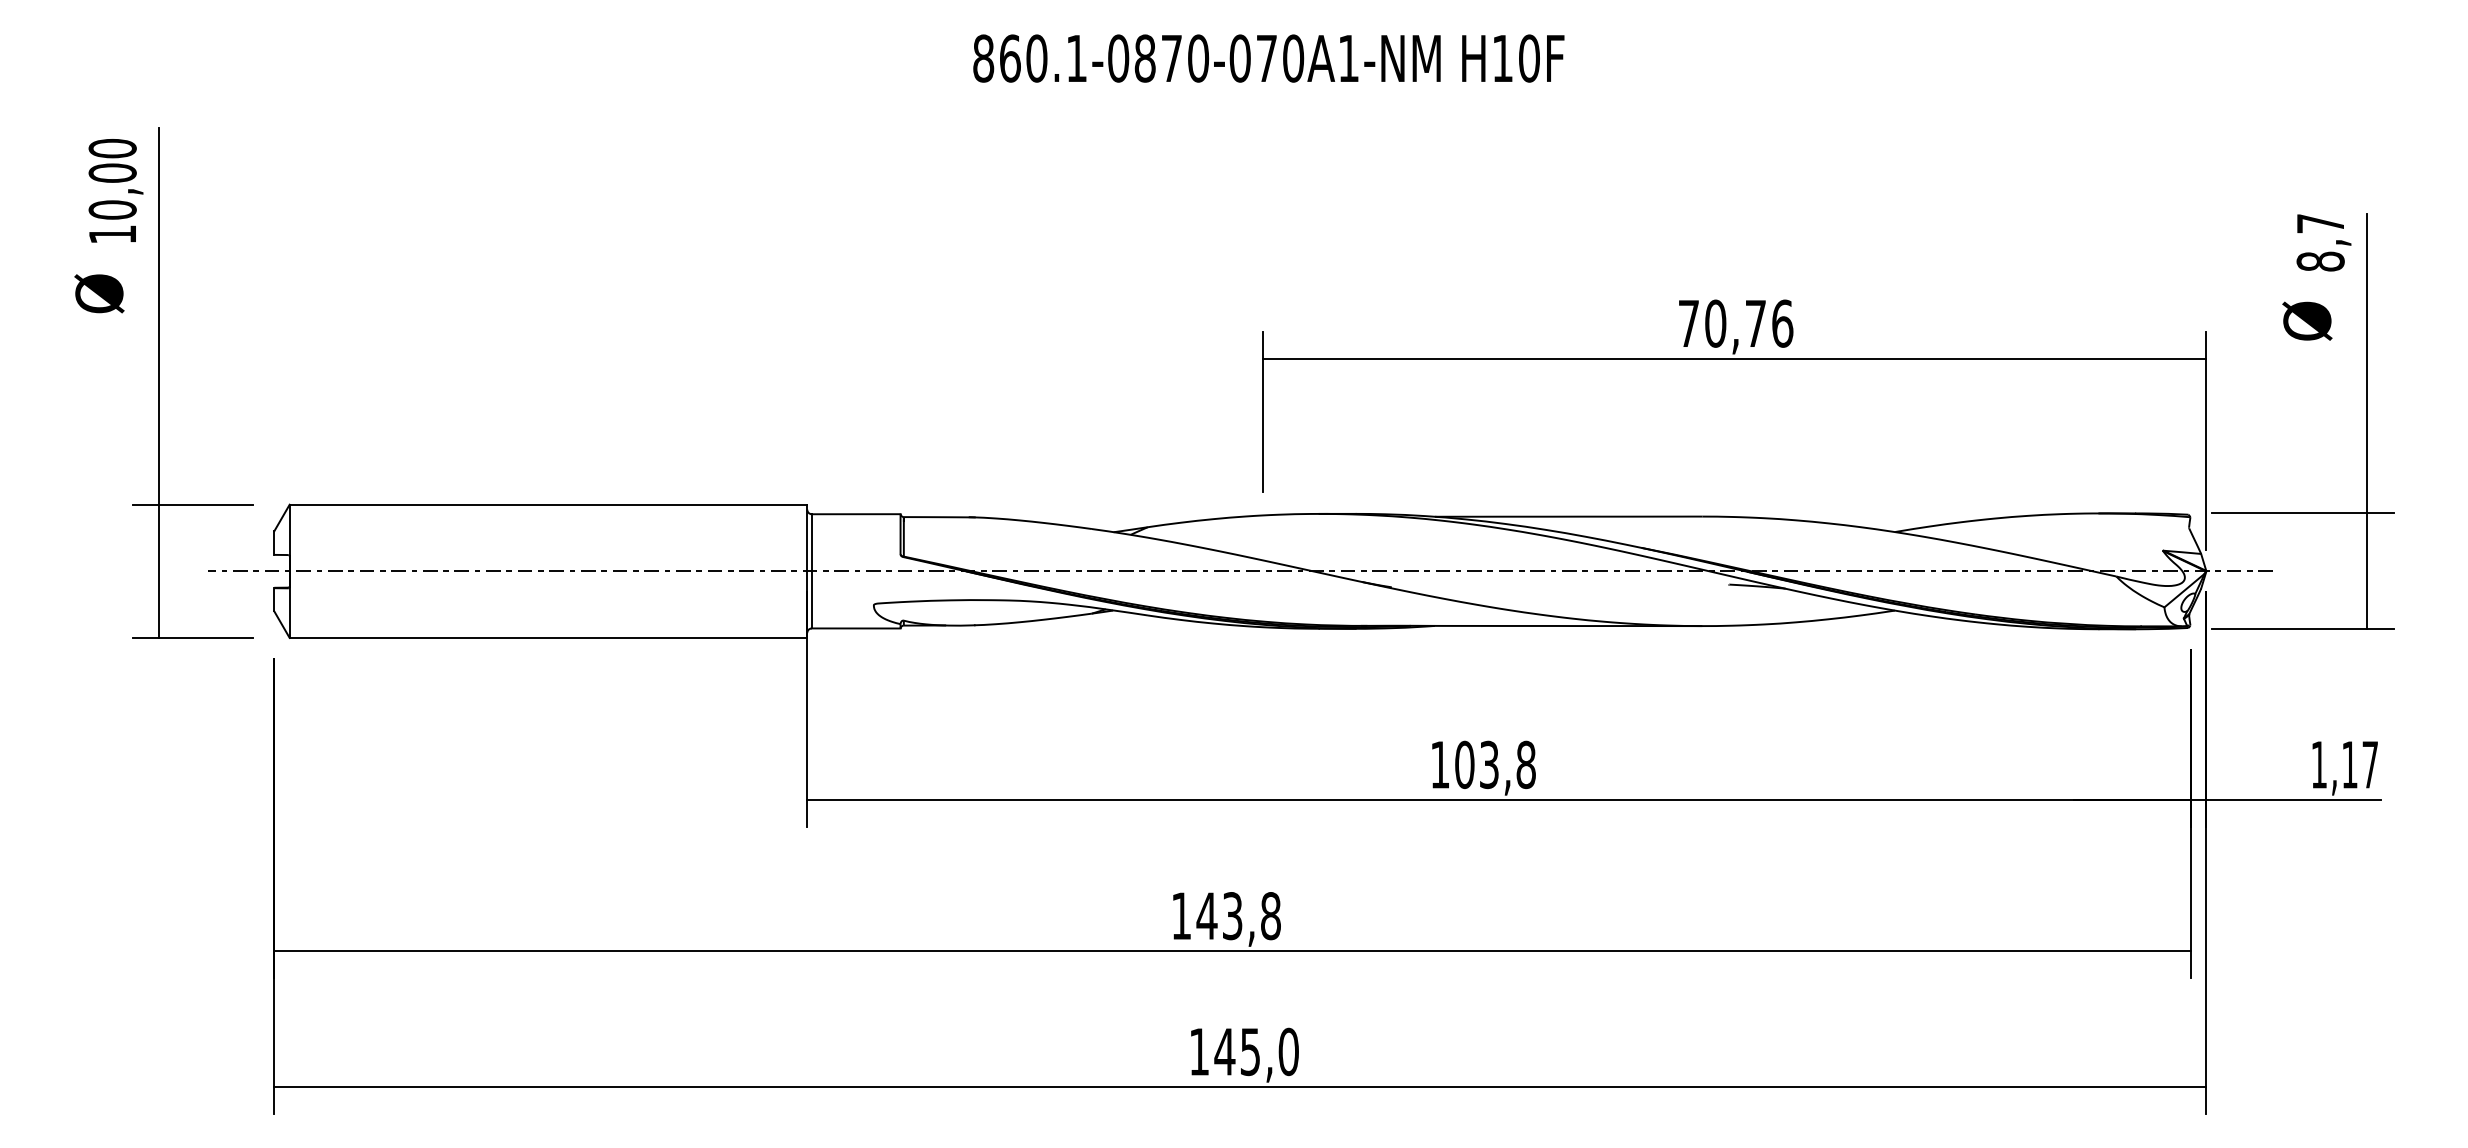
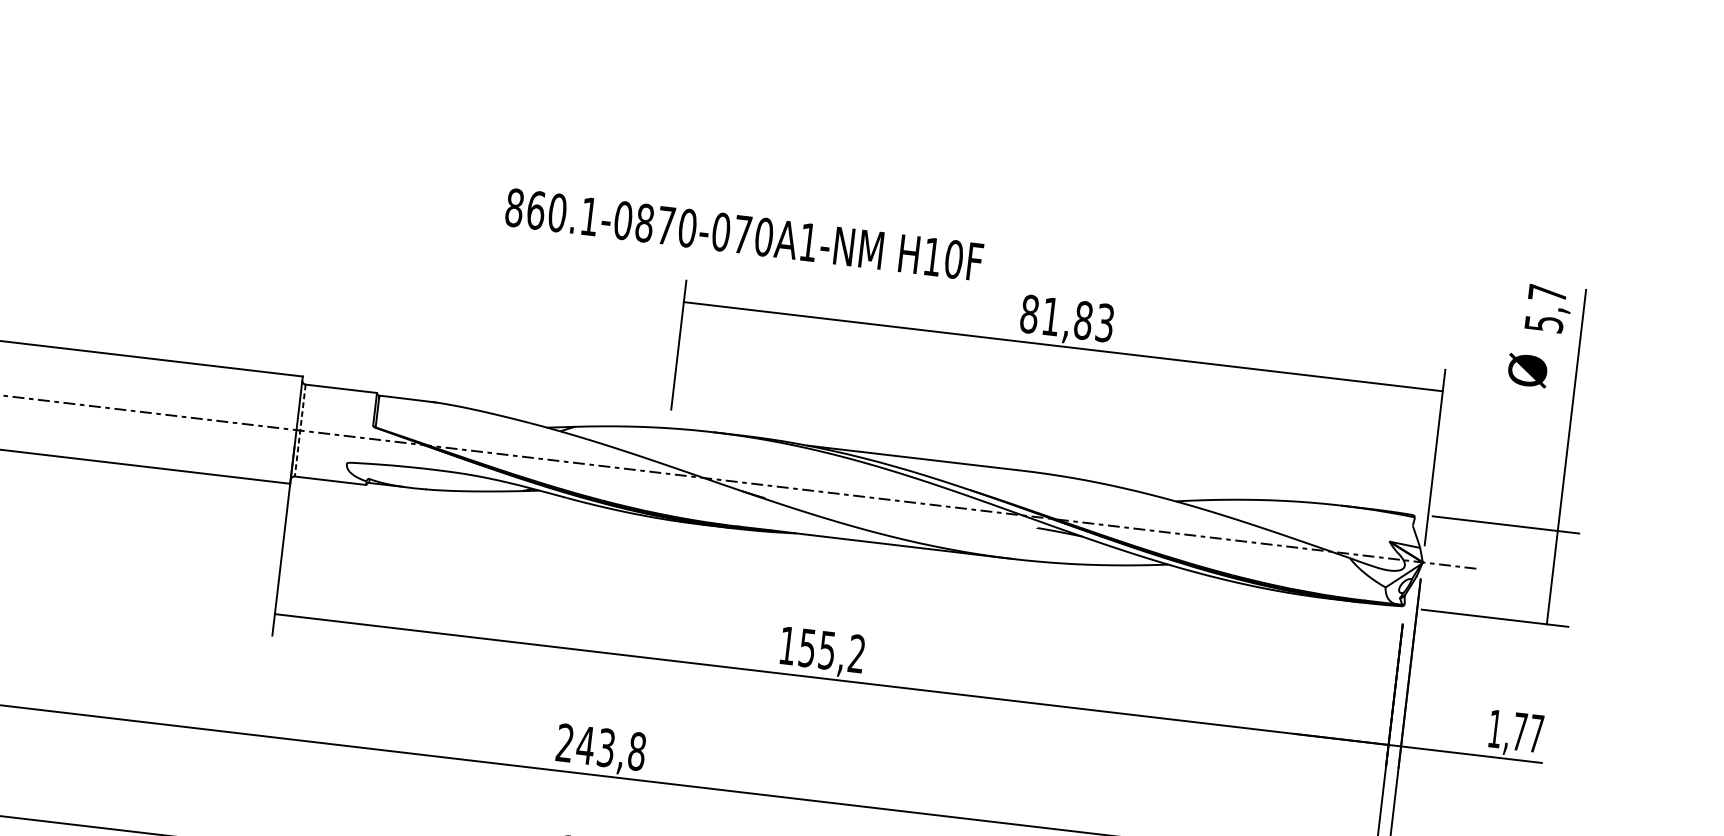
text: (1268, 58) -> (744, 234), moved
text: (2320, 261) -> (1543, 323), 8,7 -> 5,7
text: (1735, 323) -> (1067, 318), 70,76 -> 81,83
line: (811, 571) -> (299, 430), solid -> dashed
text: (1495, 764) -> (832, 650), 103,8 -> 155,2
text: (2349, 764) -> (1519, 731), 1,17 -> 1,77
text: (1180, 915) -> (564, 742), 143,8 -> 243,8

